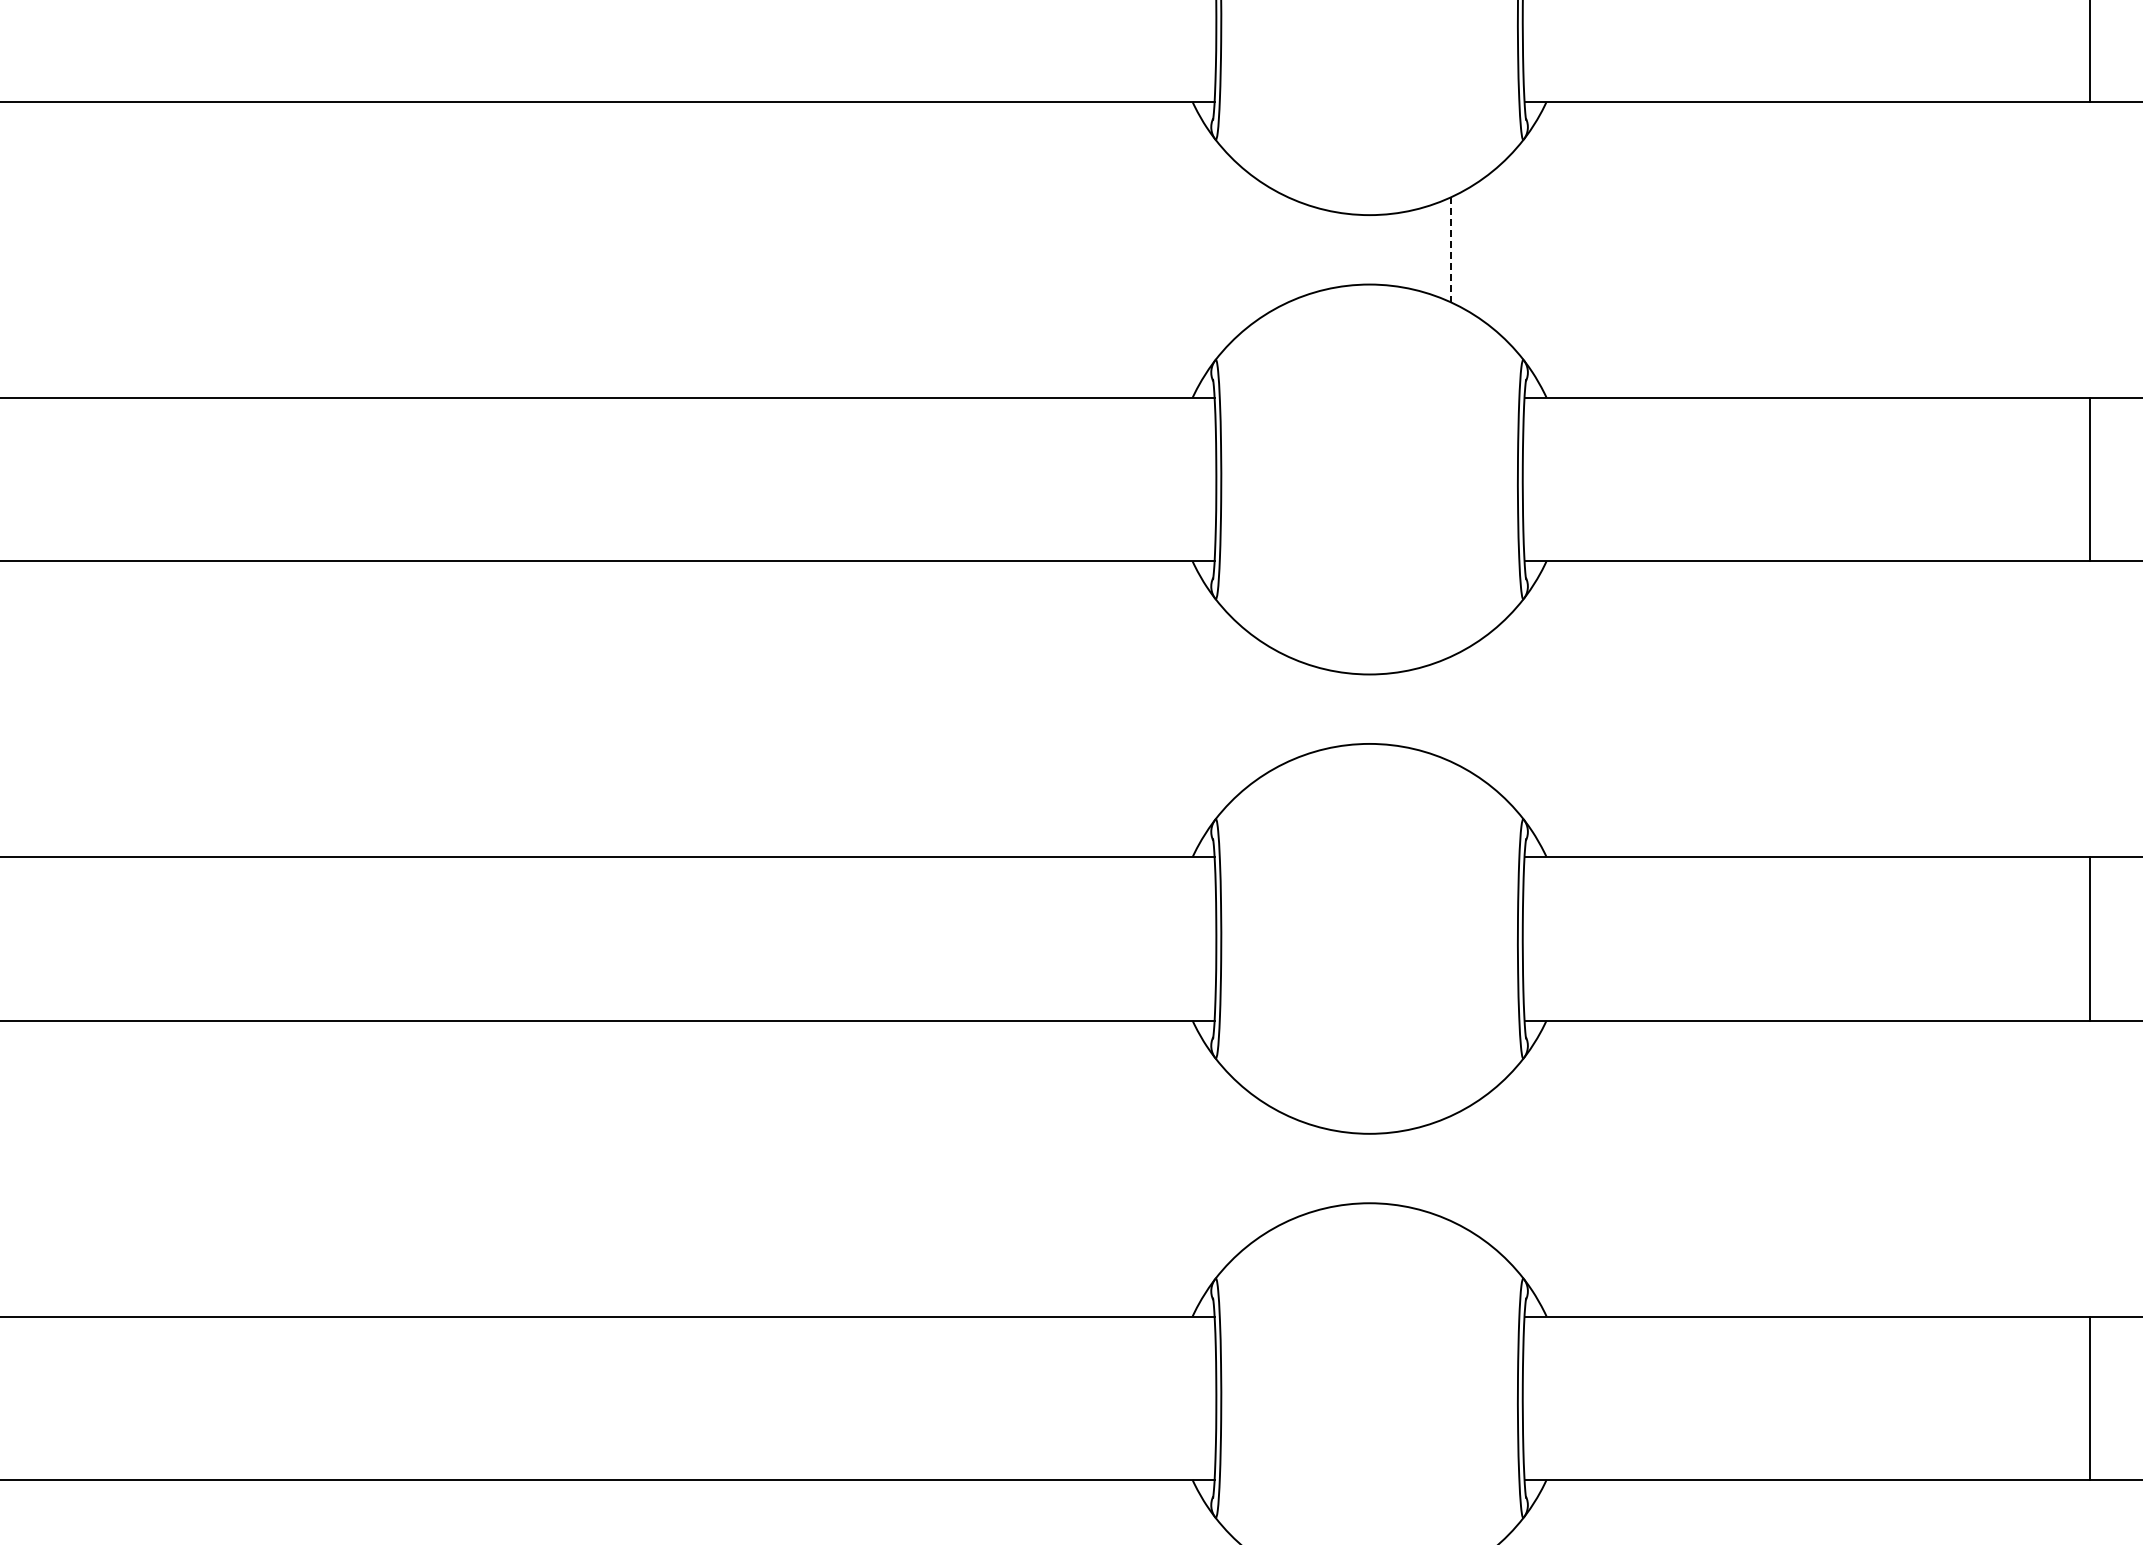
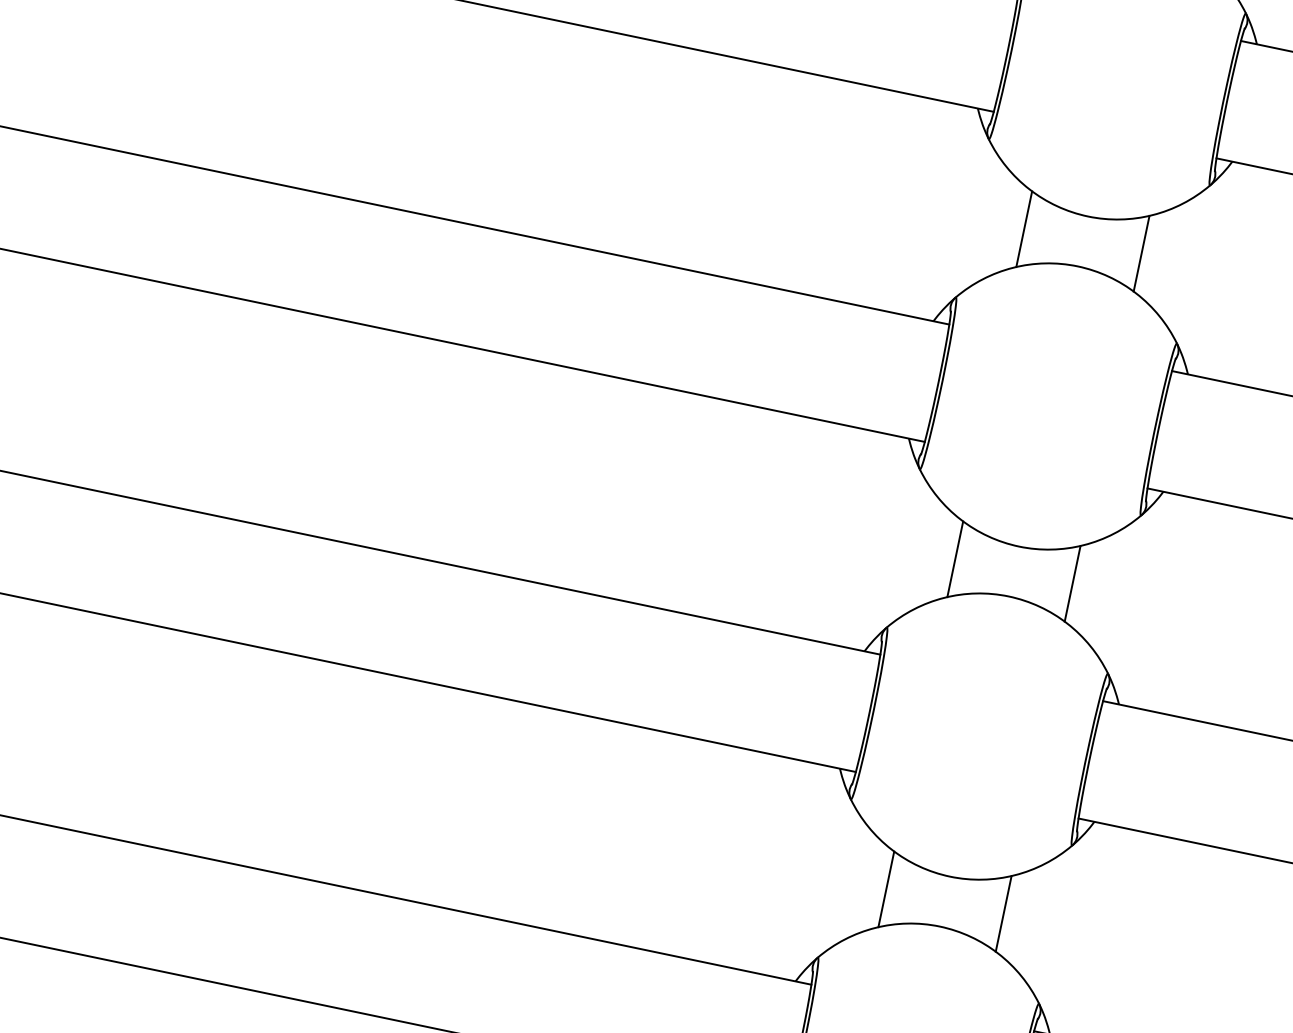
line: (1287, 249) -> (1023, 228), added
line: (1451, 249) -> (1141, 253), dashed -> solid
line: (1287, 708) -> (955, 558), added
line: (1451, 708) -> (1072, 583), added
line: (1287, 1168) -> (886, 889), added
line: (1451, 1168) -> (1003, 913), added

